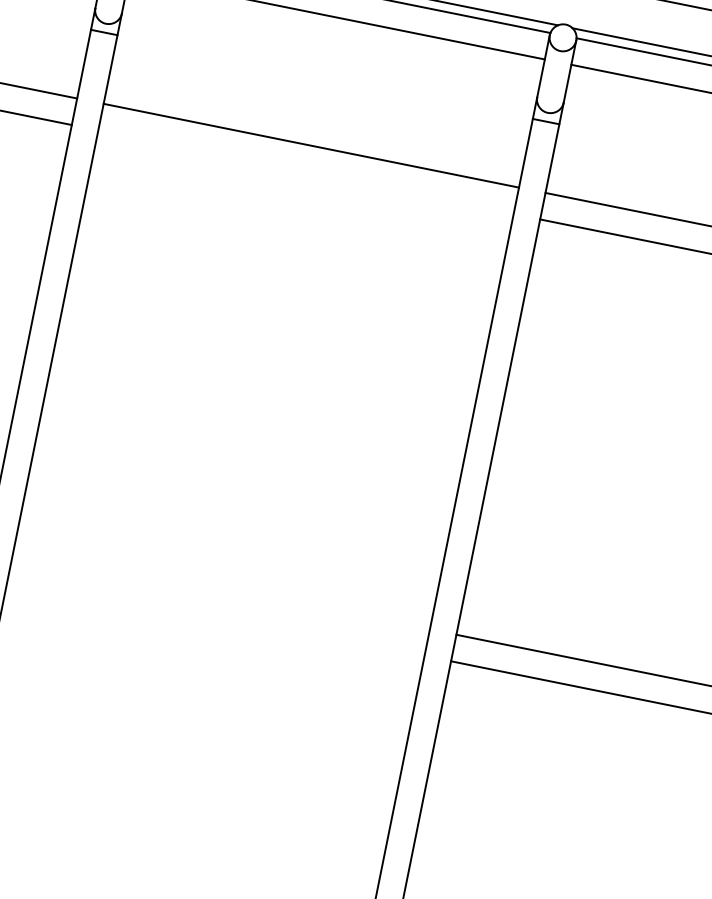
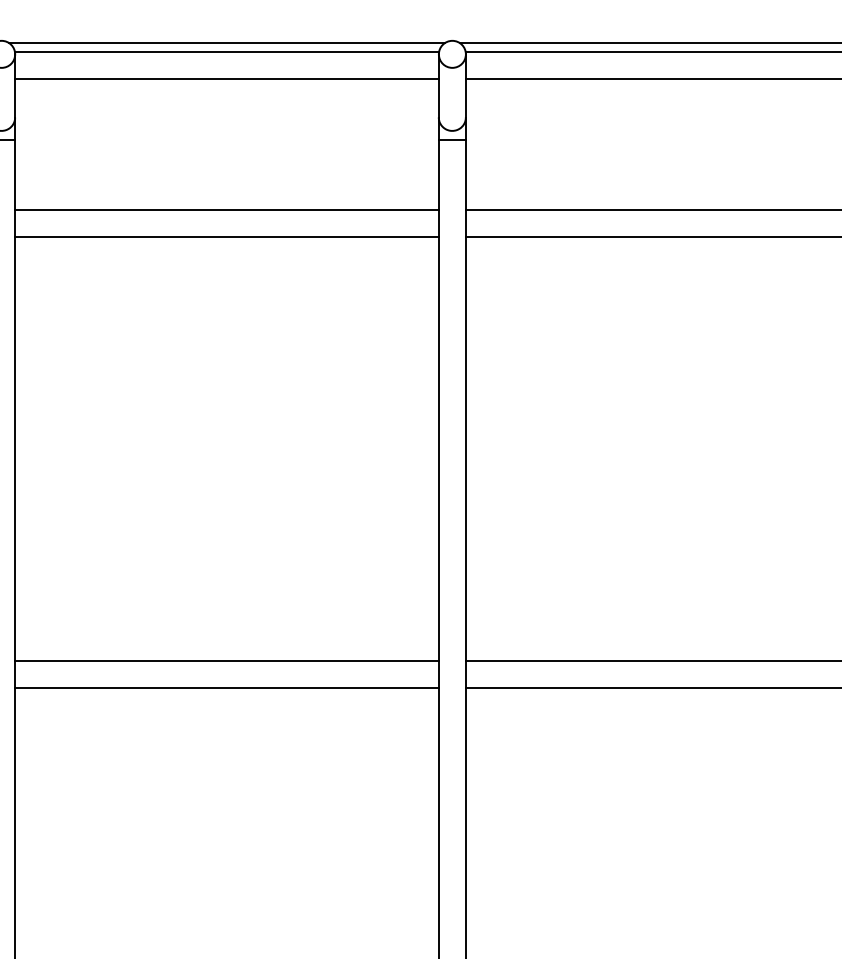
line: (305, 171) -> (226, 236), added
line: (221, 587) -> (226, 660), added
line: (216, 613) -> (226, 687), added

